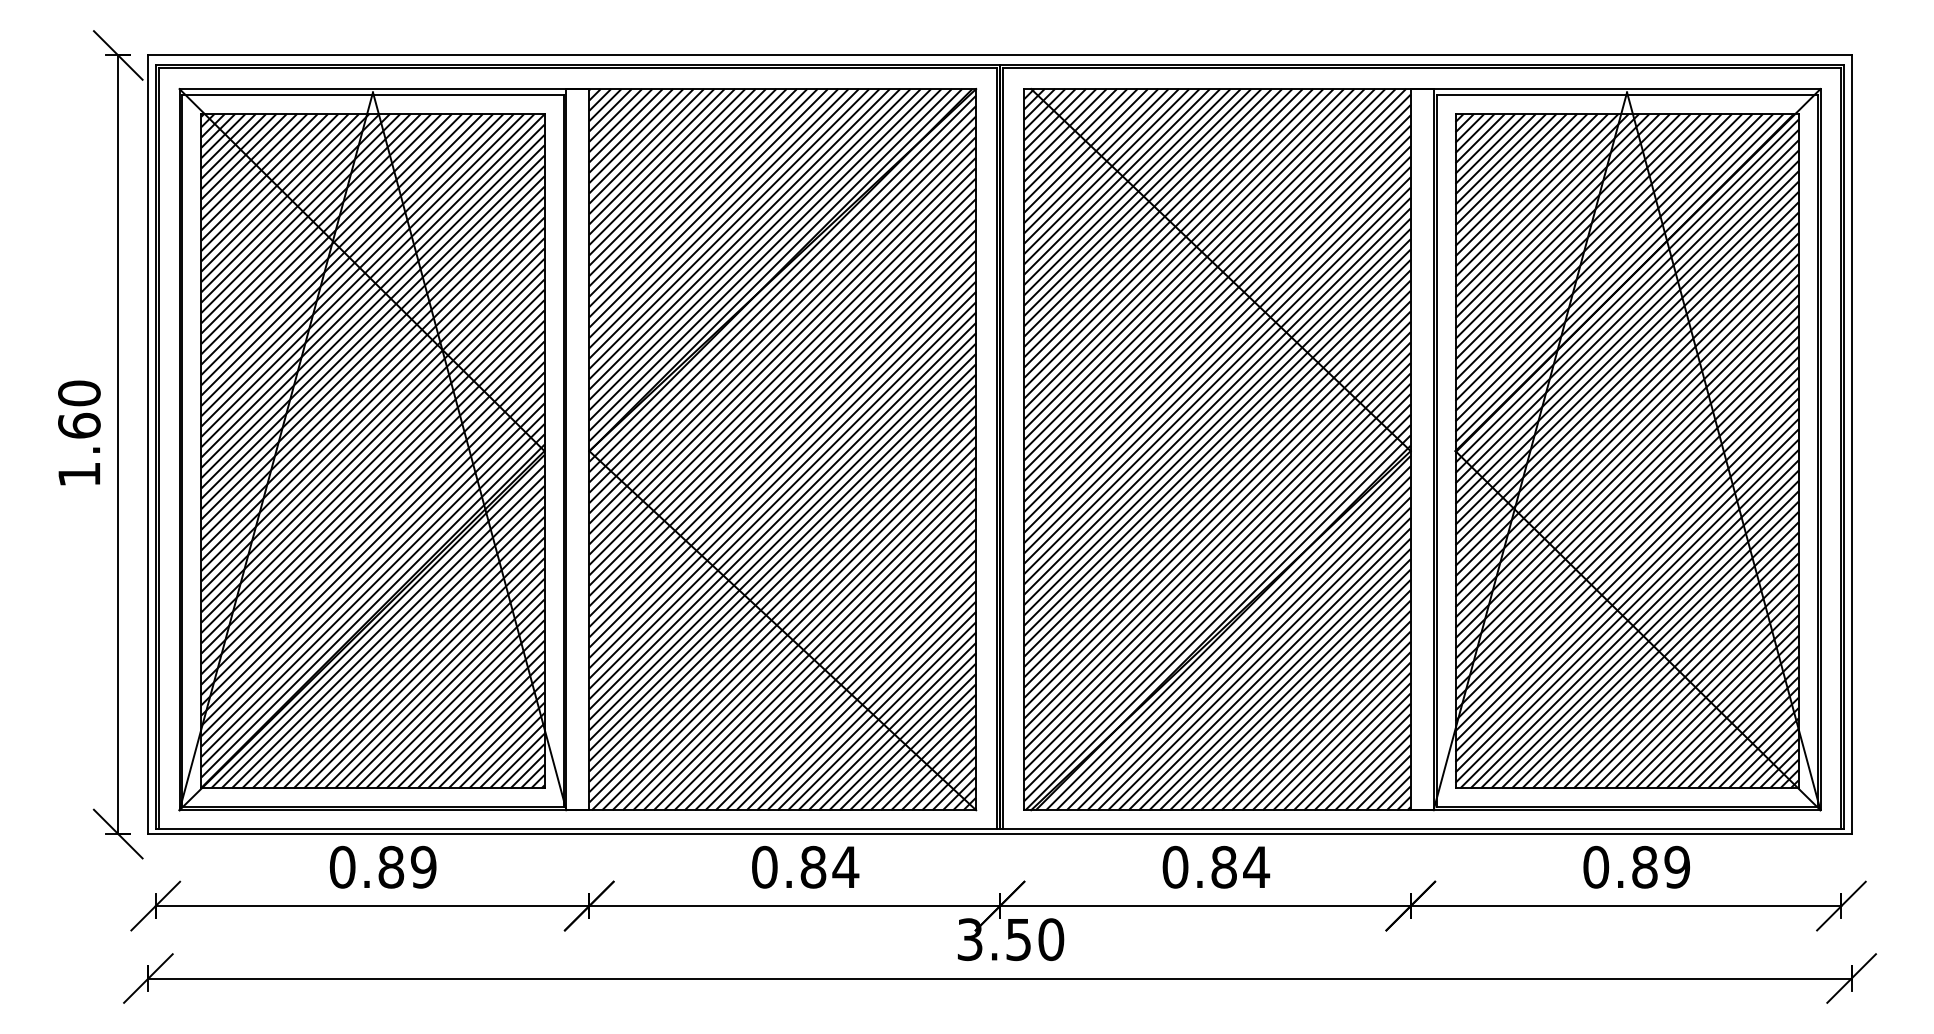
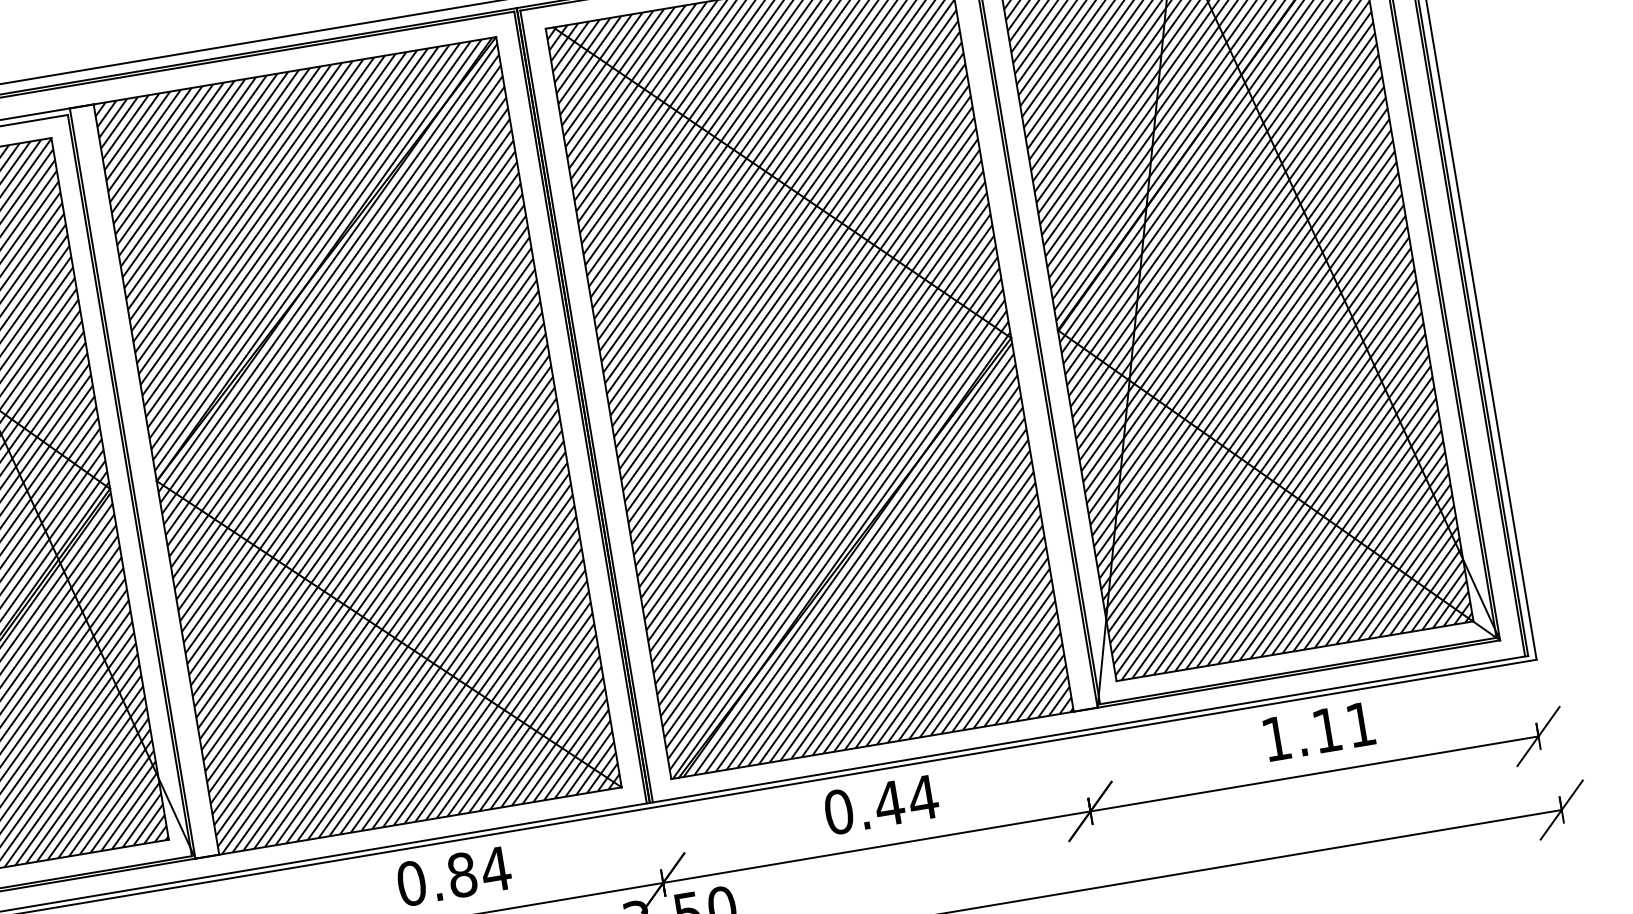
text: (1223, 866) -> (888, 802), 0.84 -> 0.44
text: (1636, 866) -> (1318, 730), 0.89 -> 1.11

